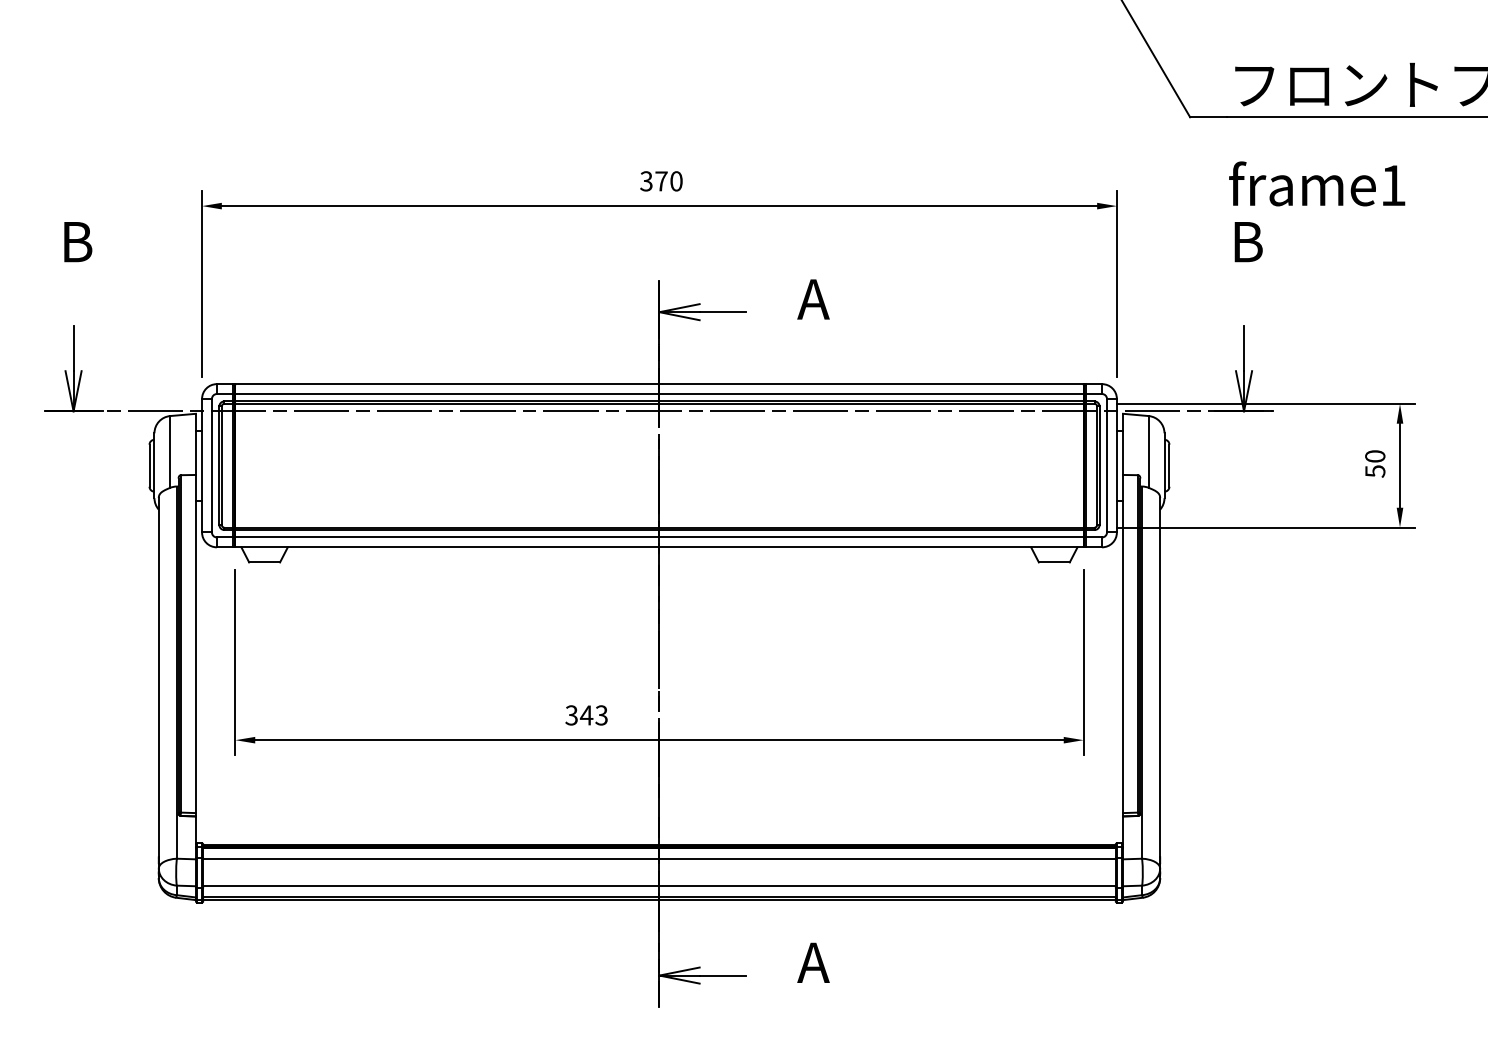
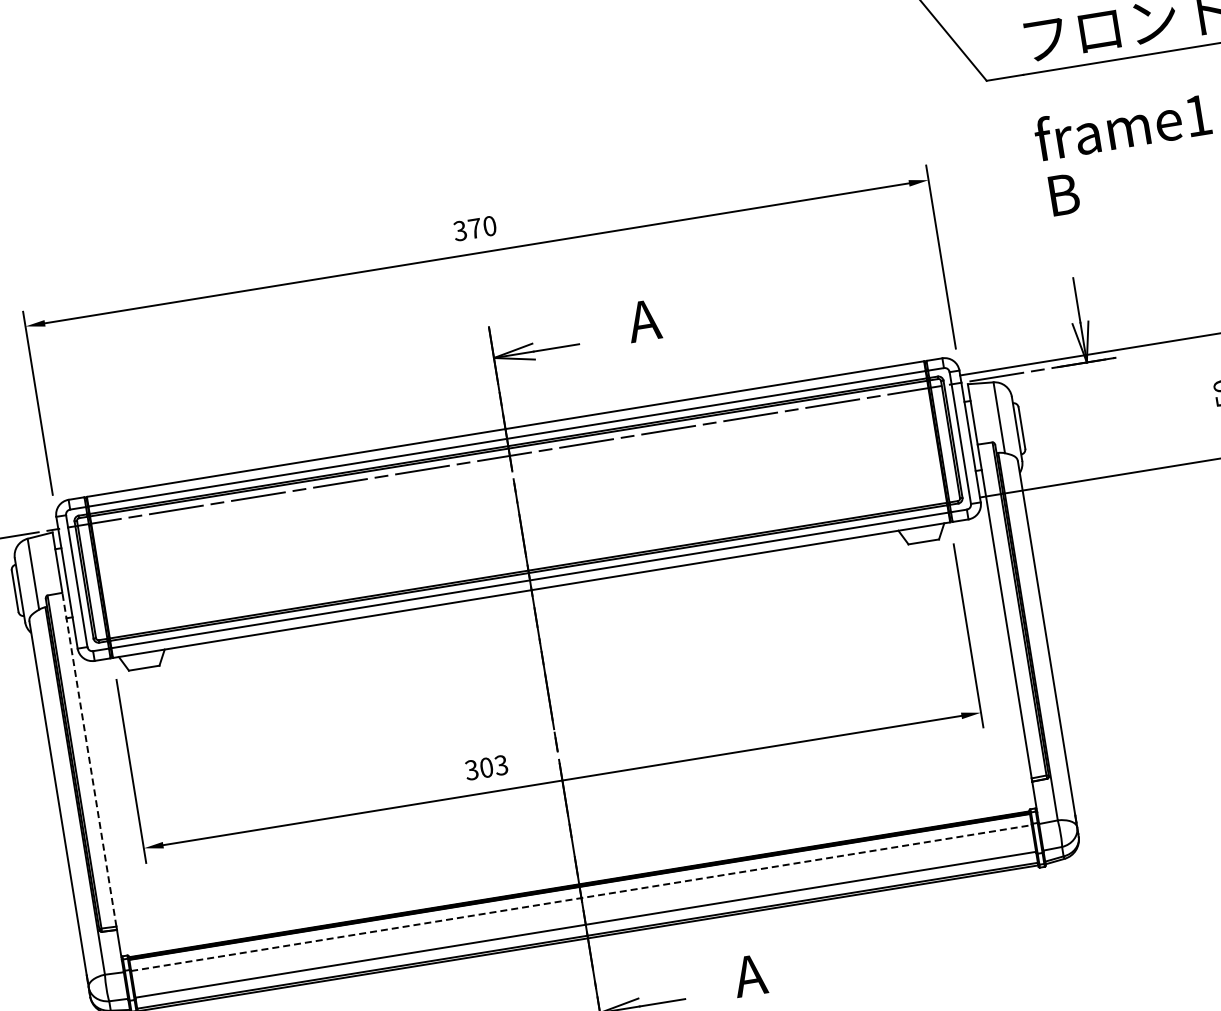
line: (195, 643) -> (88, 759), solid -> dashed
text: (586, 715) -> (486, 767), 343 -> 303
line: (659, 859) -> (581, 898), solid -> dashed

